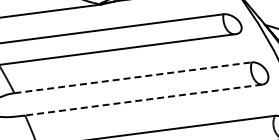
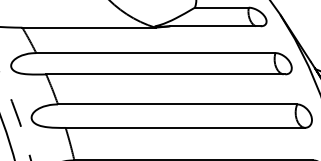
line: (132, 77) -> (177, 104), dashed -> solid
line: (143, 99) -> (185, 127), dashed -> solid

